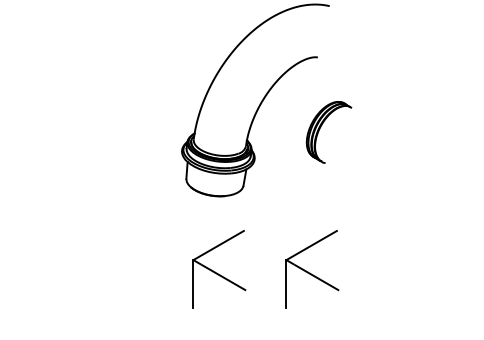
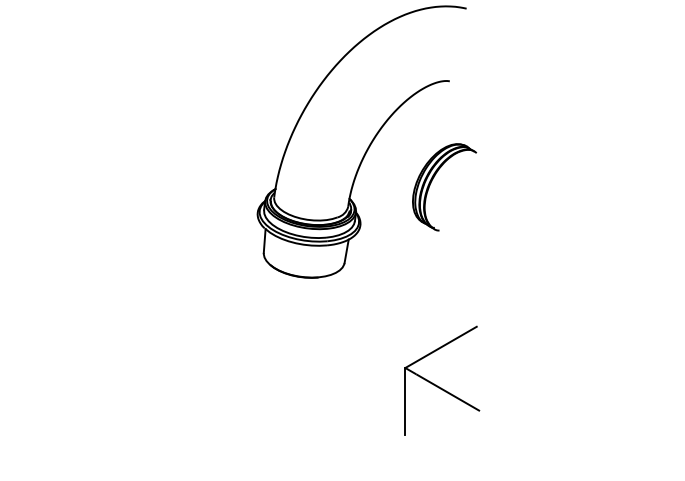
part: (320, 129) -> (432, 183), moved
part: (219, 269) -> (310, 381), removed

